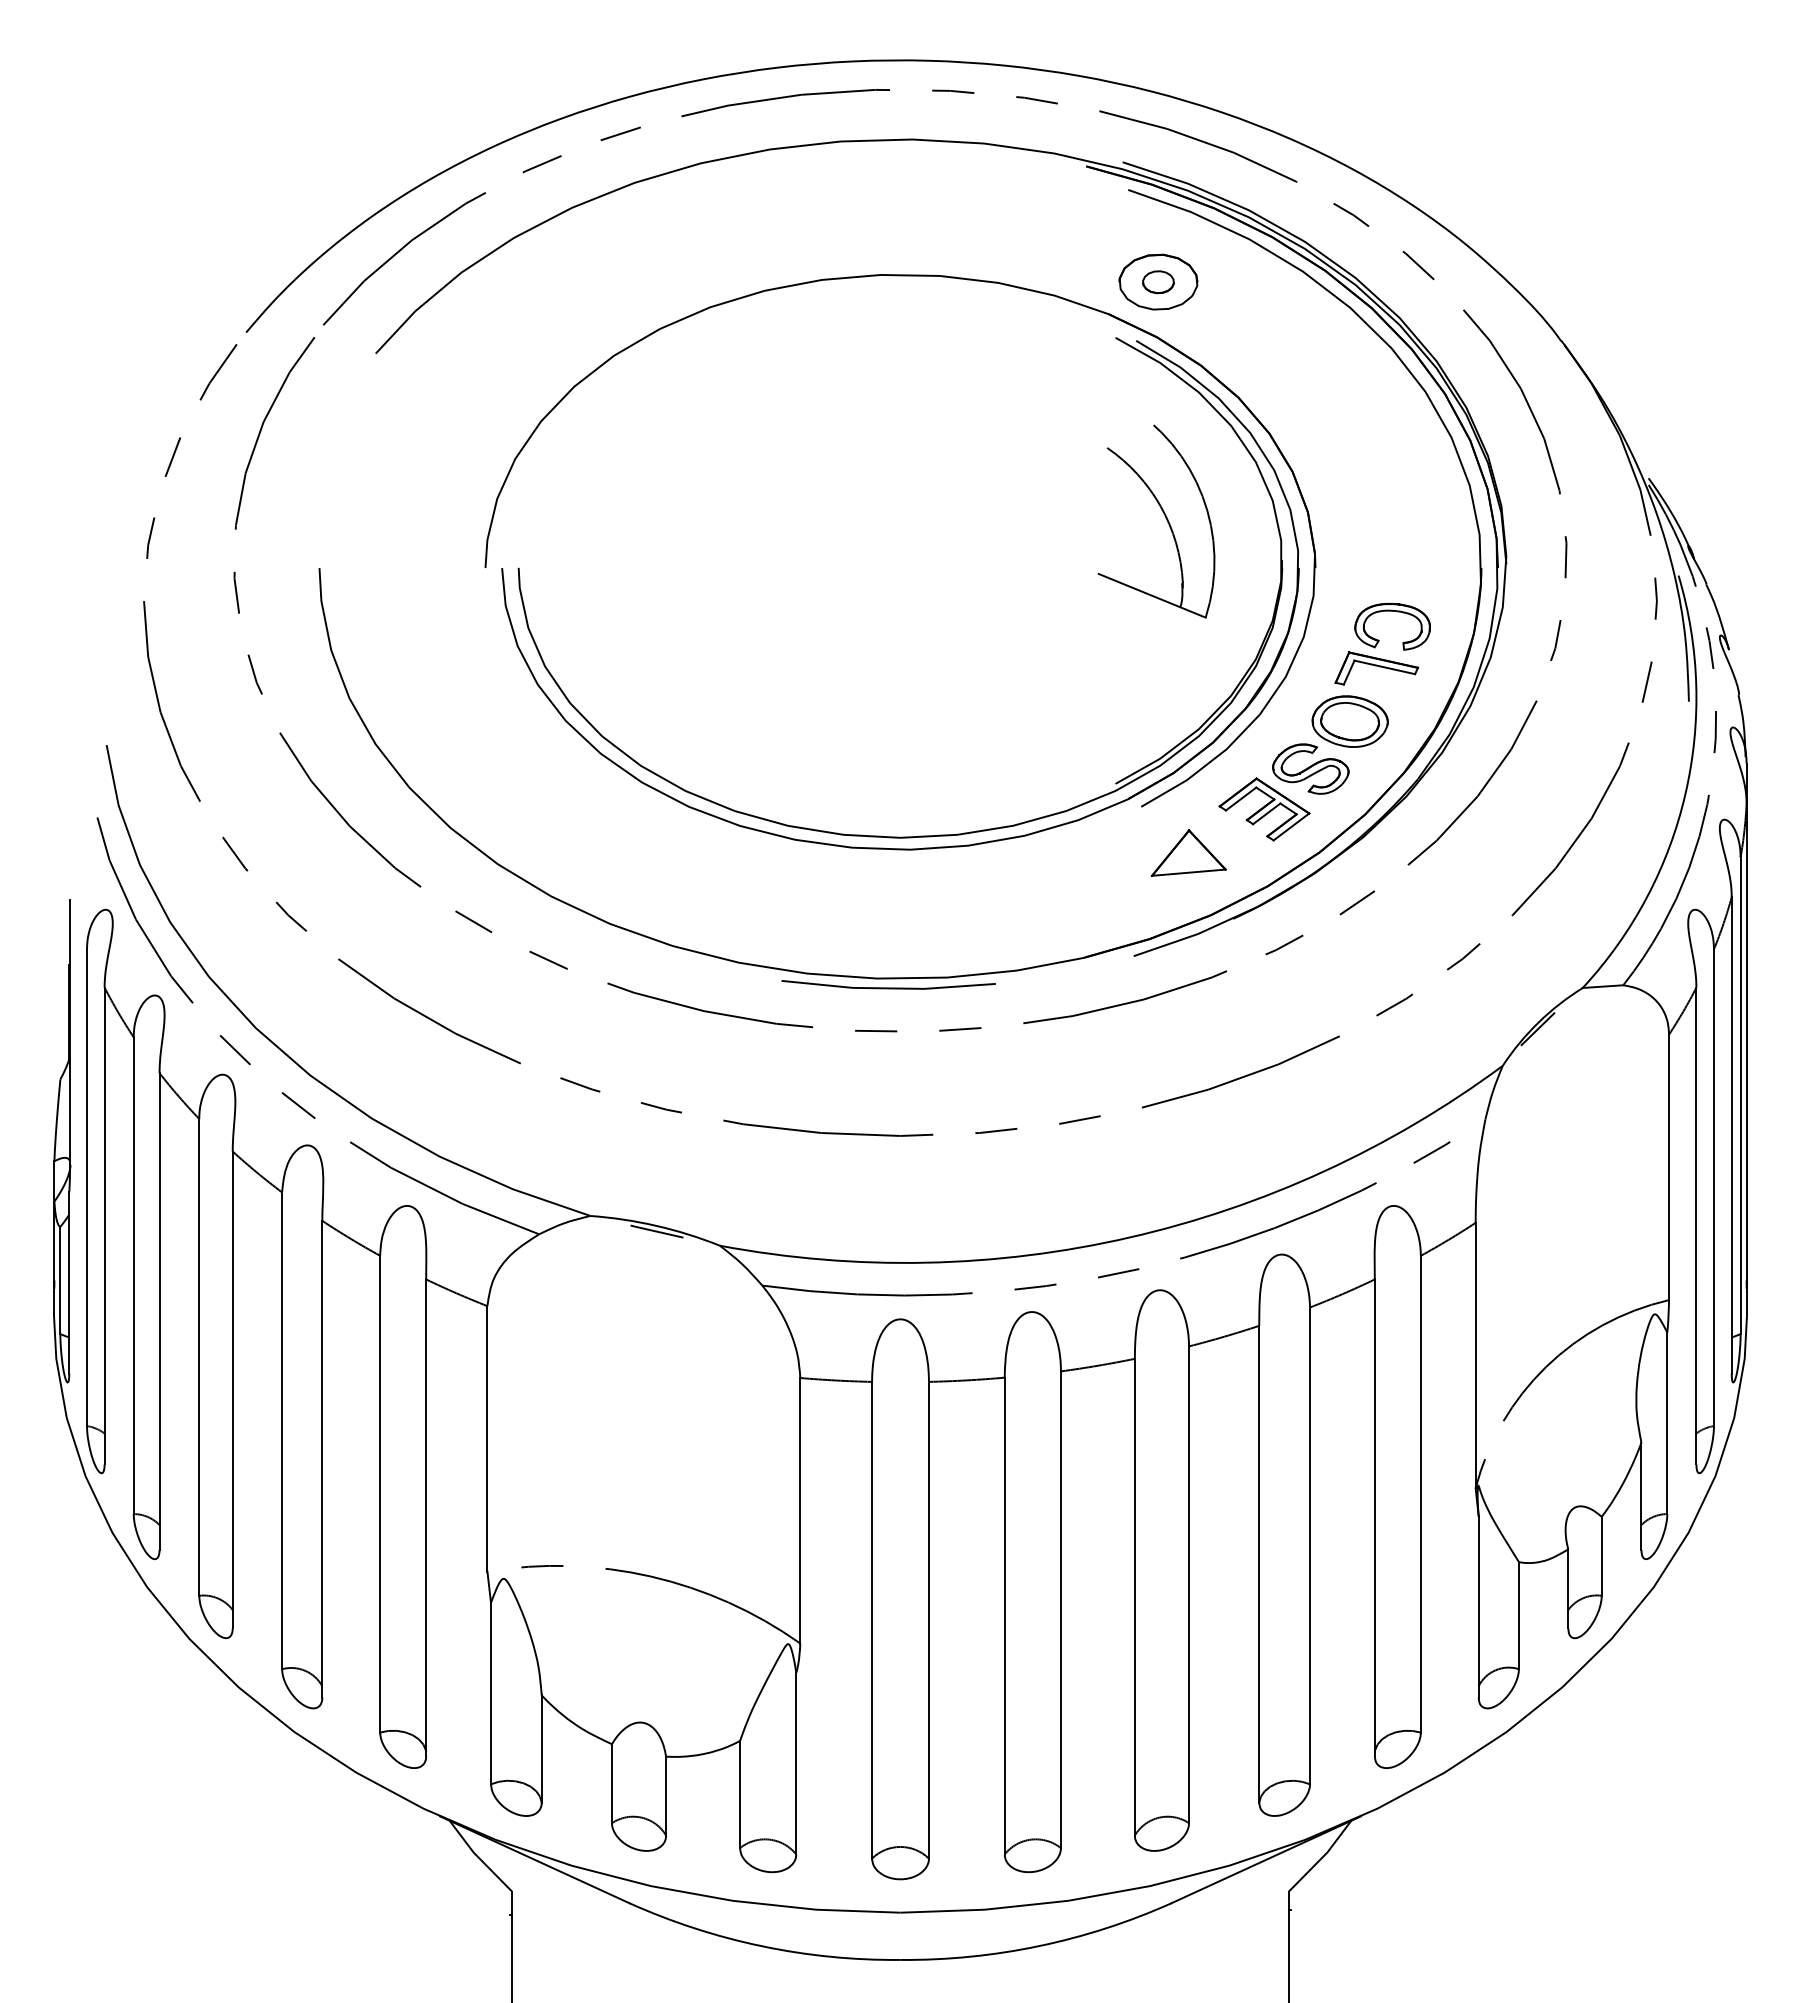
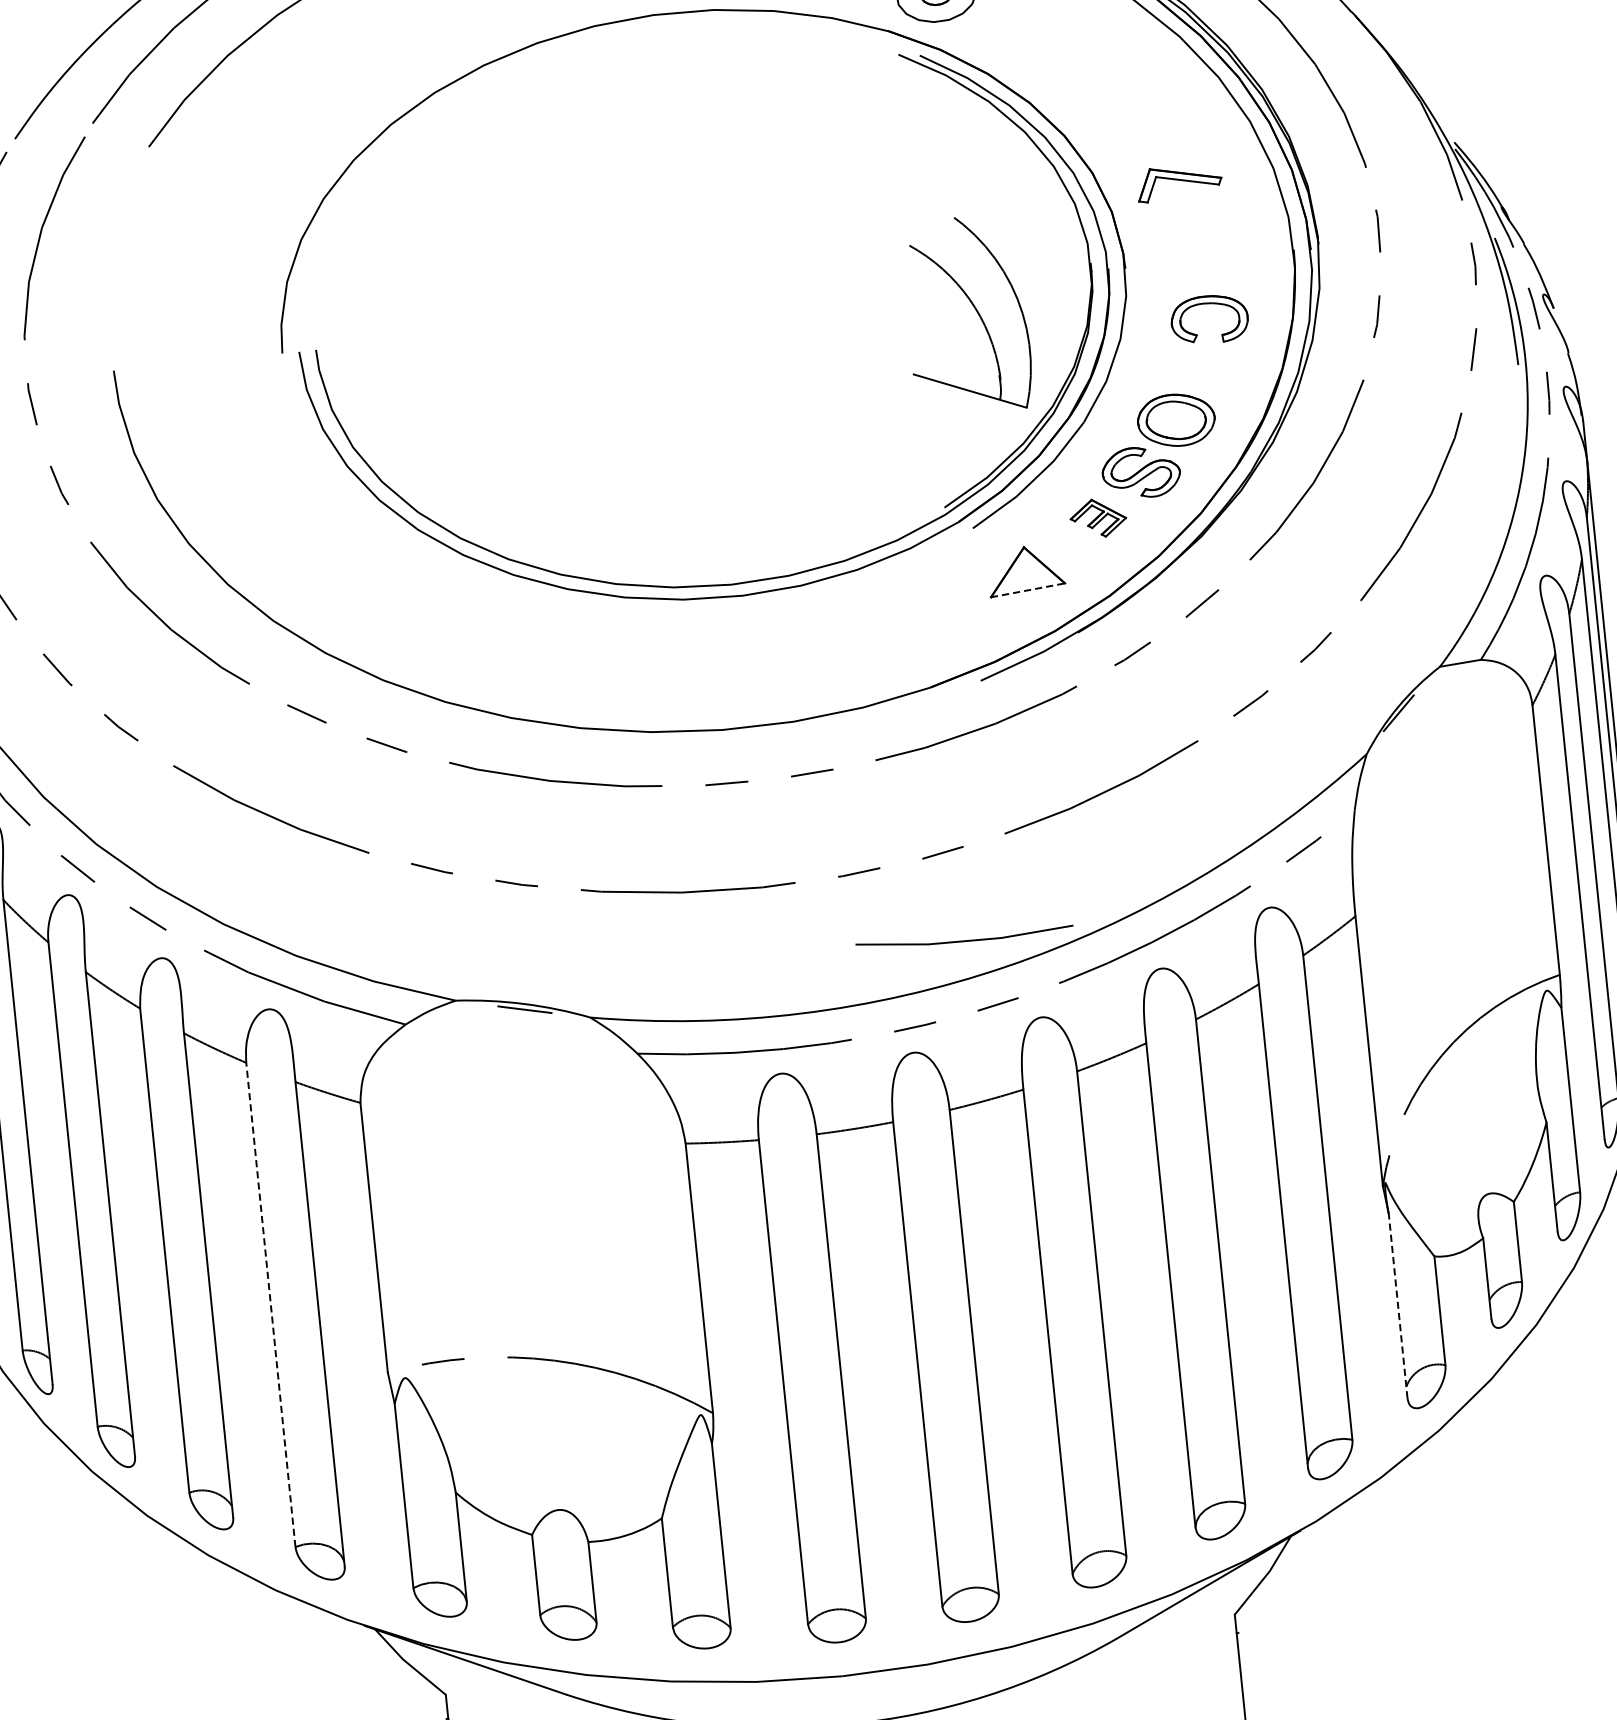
part: (1164, 516) -> (974, 309), moved
part: (1376, 668) -> (1179, 182), moved
part: (1264, 809) -> (1098, 518), size x0.6
line: (1188, 872) -> (1027, 590), solid -> dashed
line: (888, 987) -> (964, 940), moved
line: (380, 1493) -> (271, 1304), solid -> dashed
line: (1478, 1606) -> (1397, 1305), solid -> dashed

